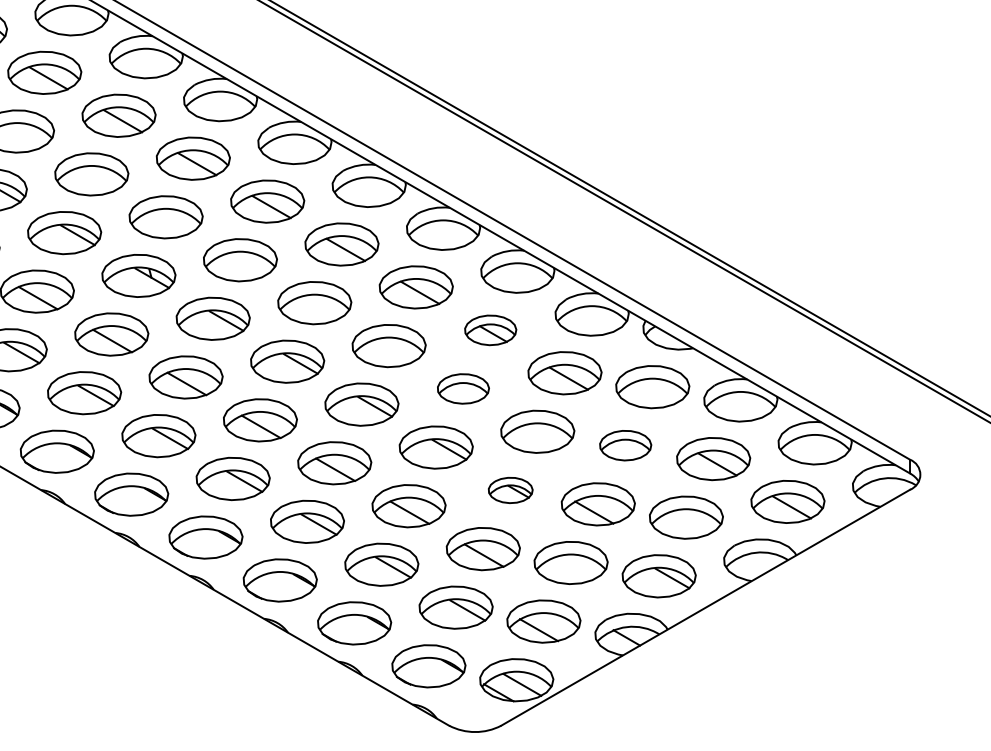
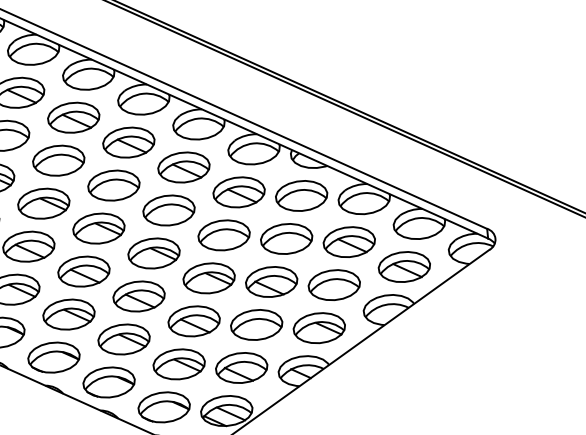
part: (490, 330) -> (183, 167), size x1.43
part: (463, 388) -> (169, 210), size x1.43
part: (625, 445) -> (286, 238), size x1.43
part: (510, 490) -> (209, 278), size x1.67

